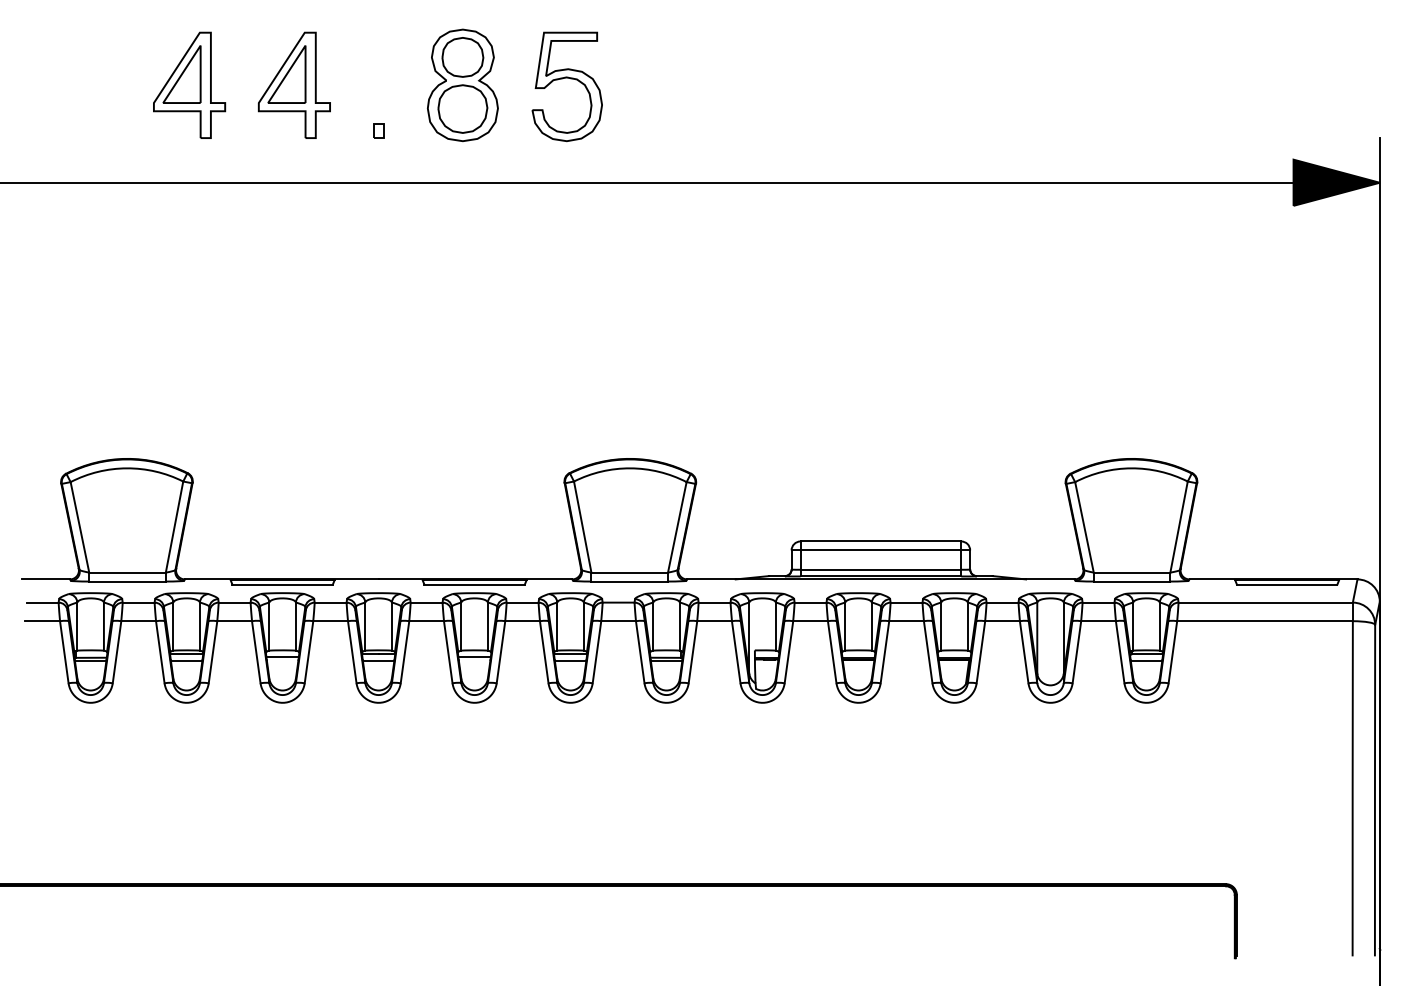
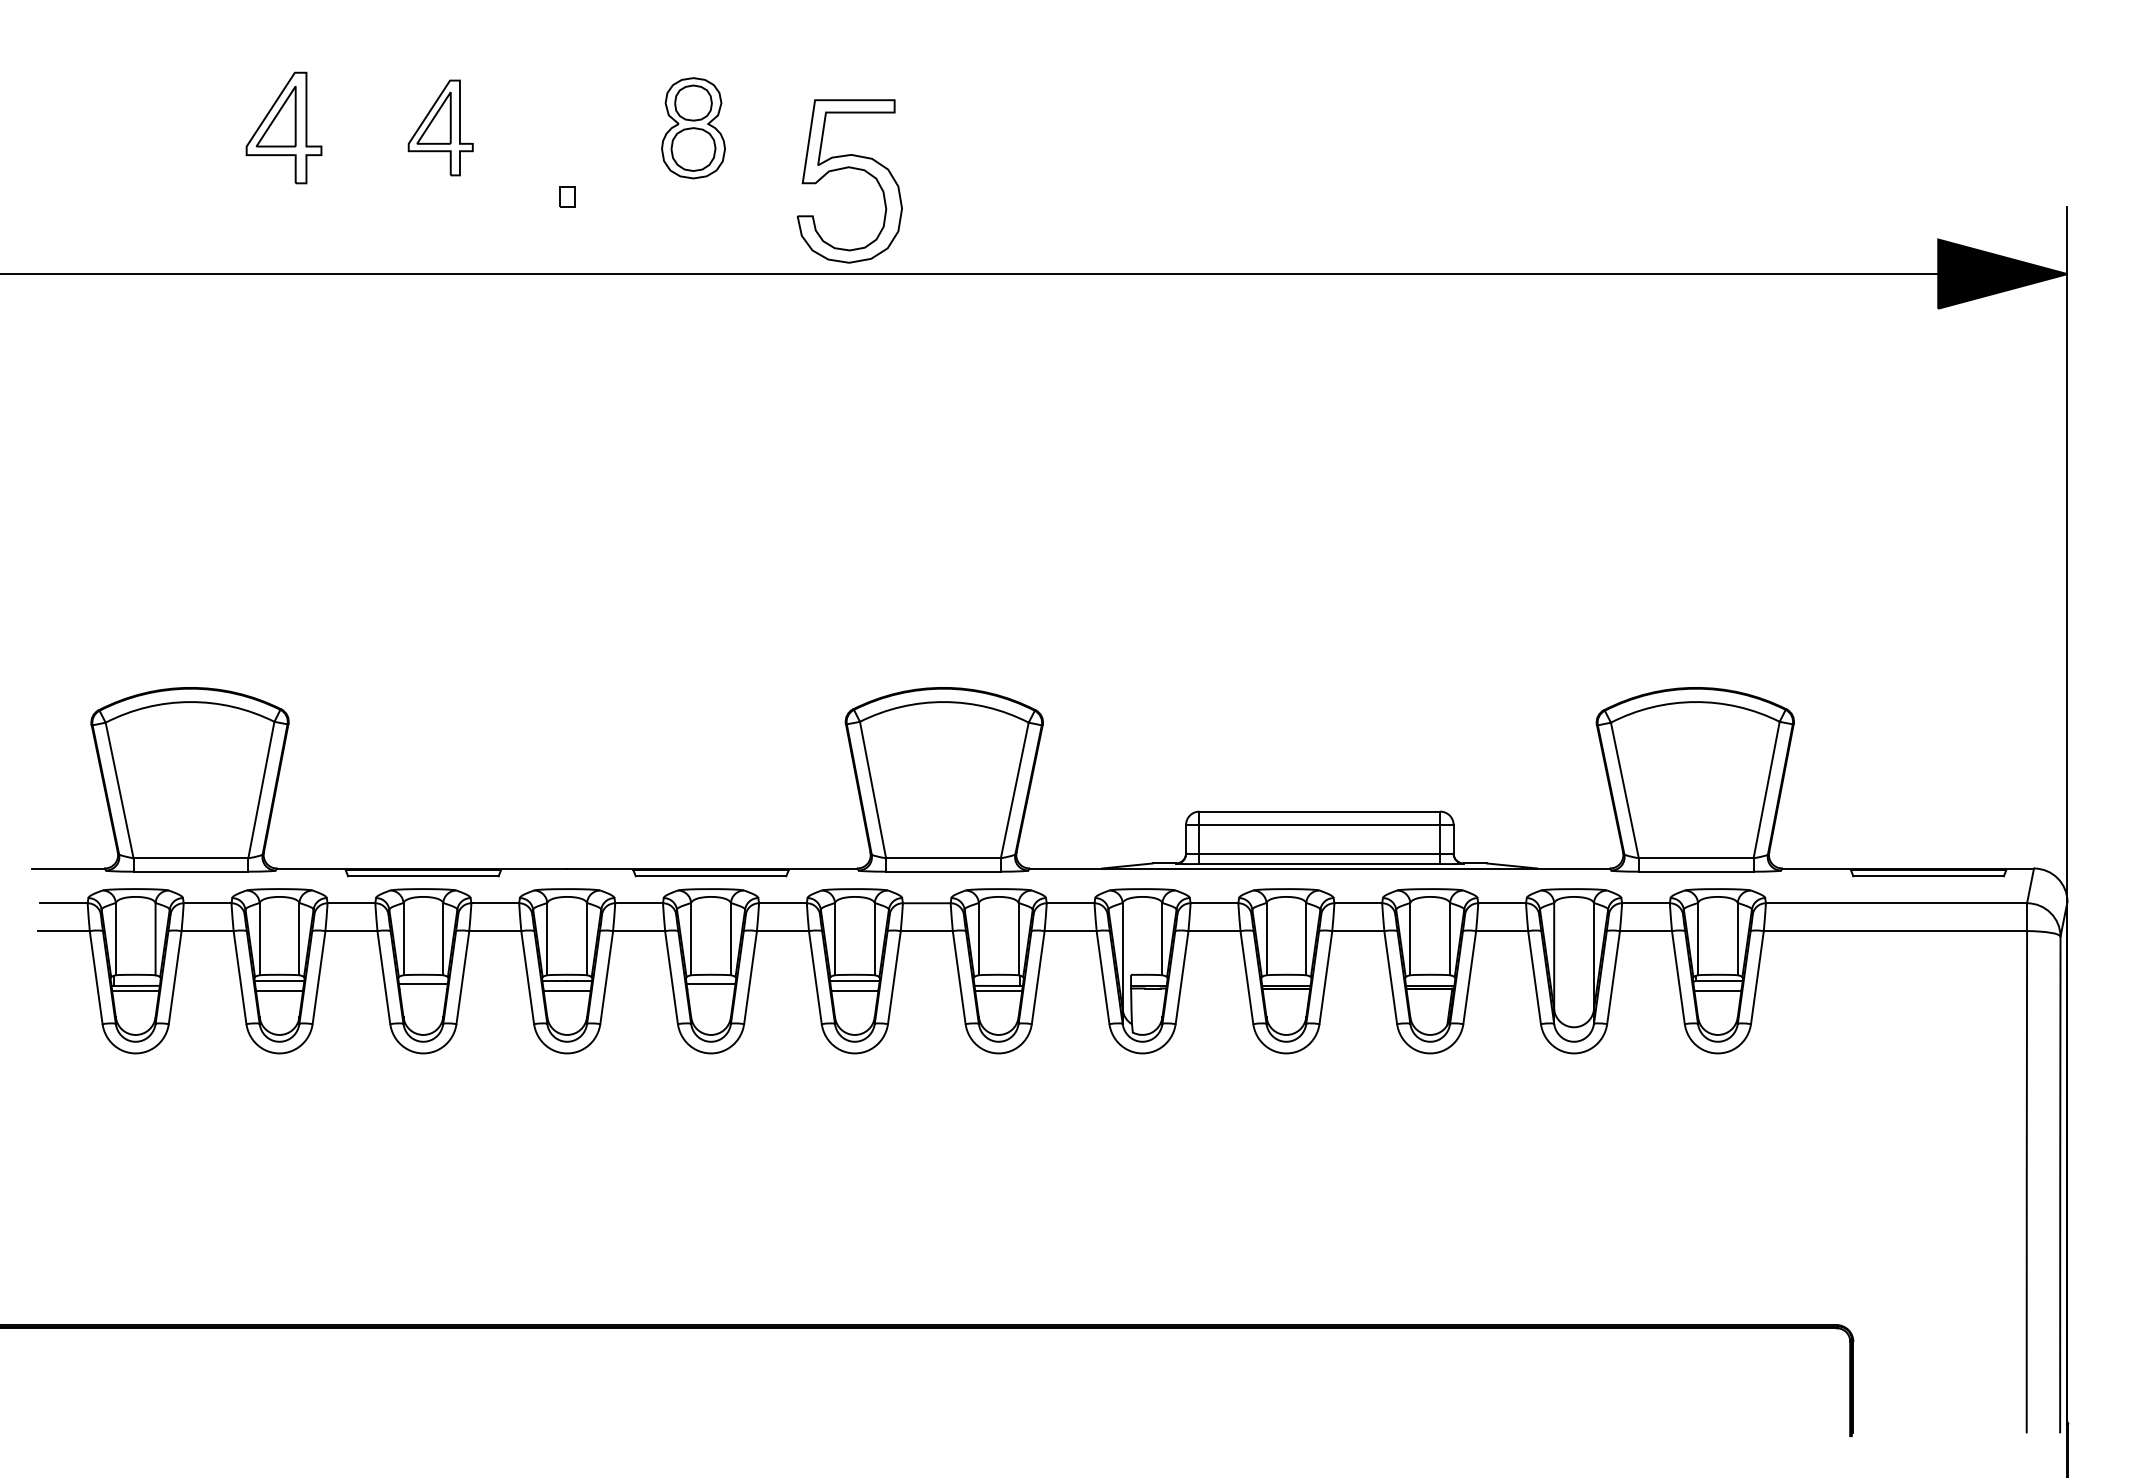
part: (566, 78) -> (848, 168), moved
part: (189, 84) -> (283, 126), size x0.7
part: (293, 84) -> (439, 126), size x0.6
part: (462, 85) -> (692, 128), size x0.6

